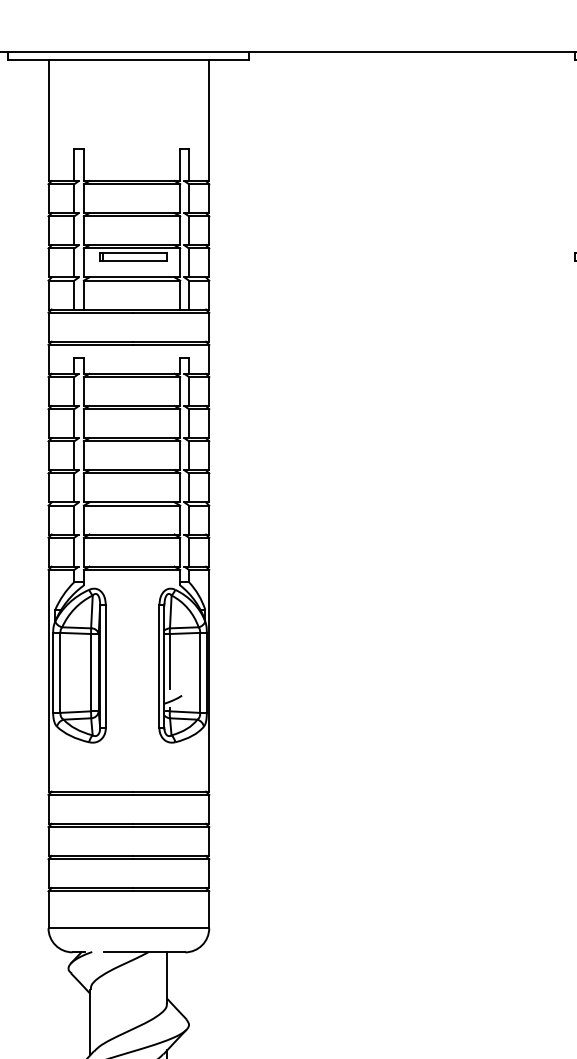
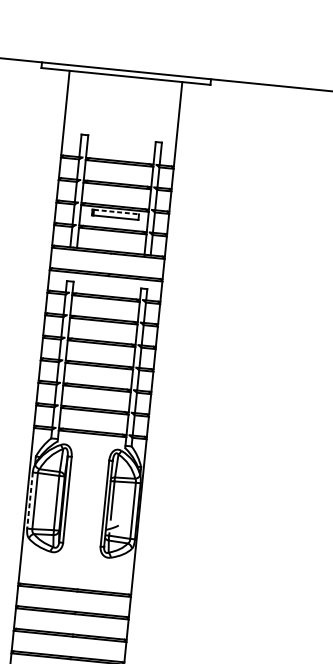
line: (135, 253) -> (117, 212), solid -> dashed
line: (53, 672) -> (30, 500), solid -> dashed

